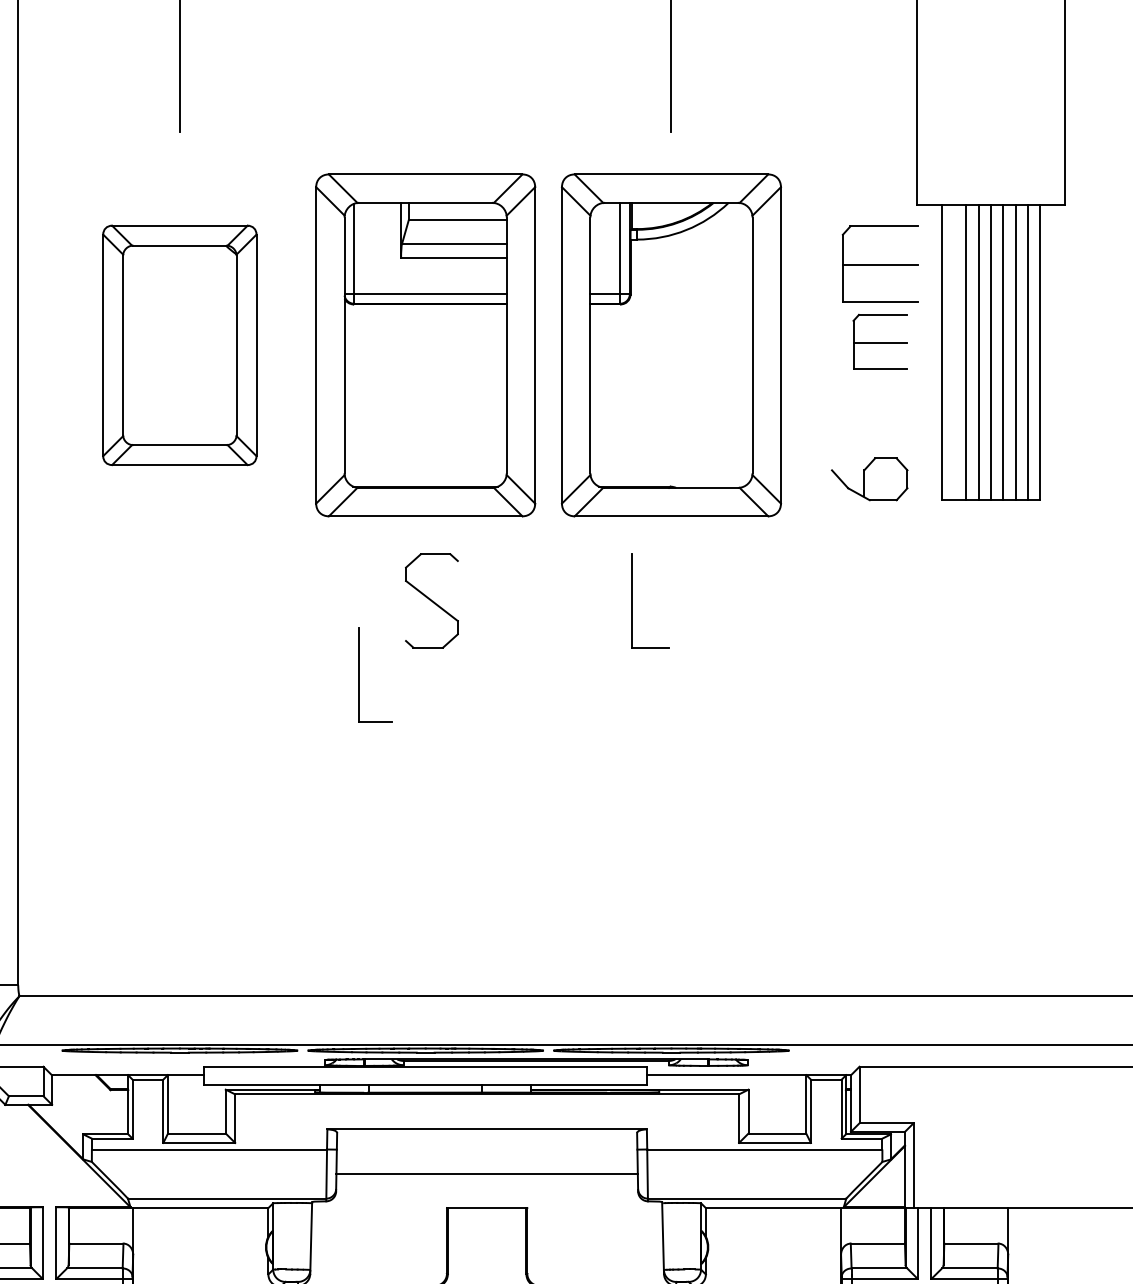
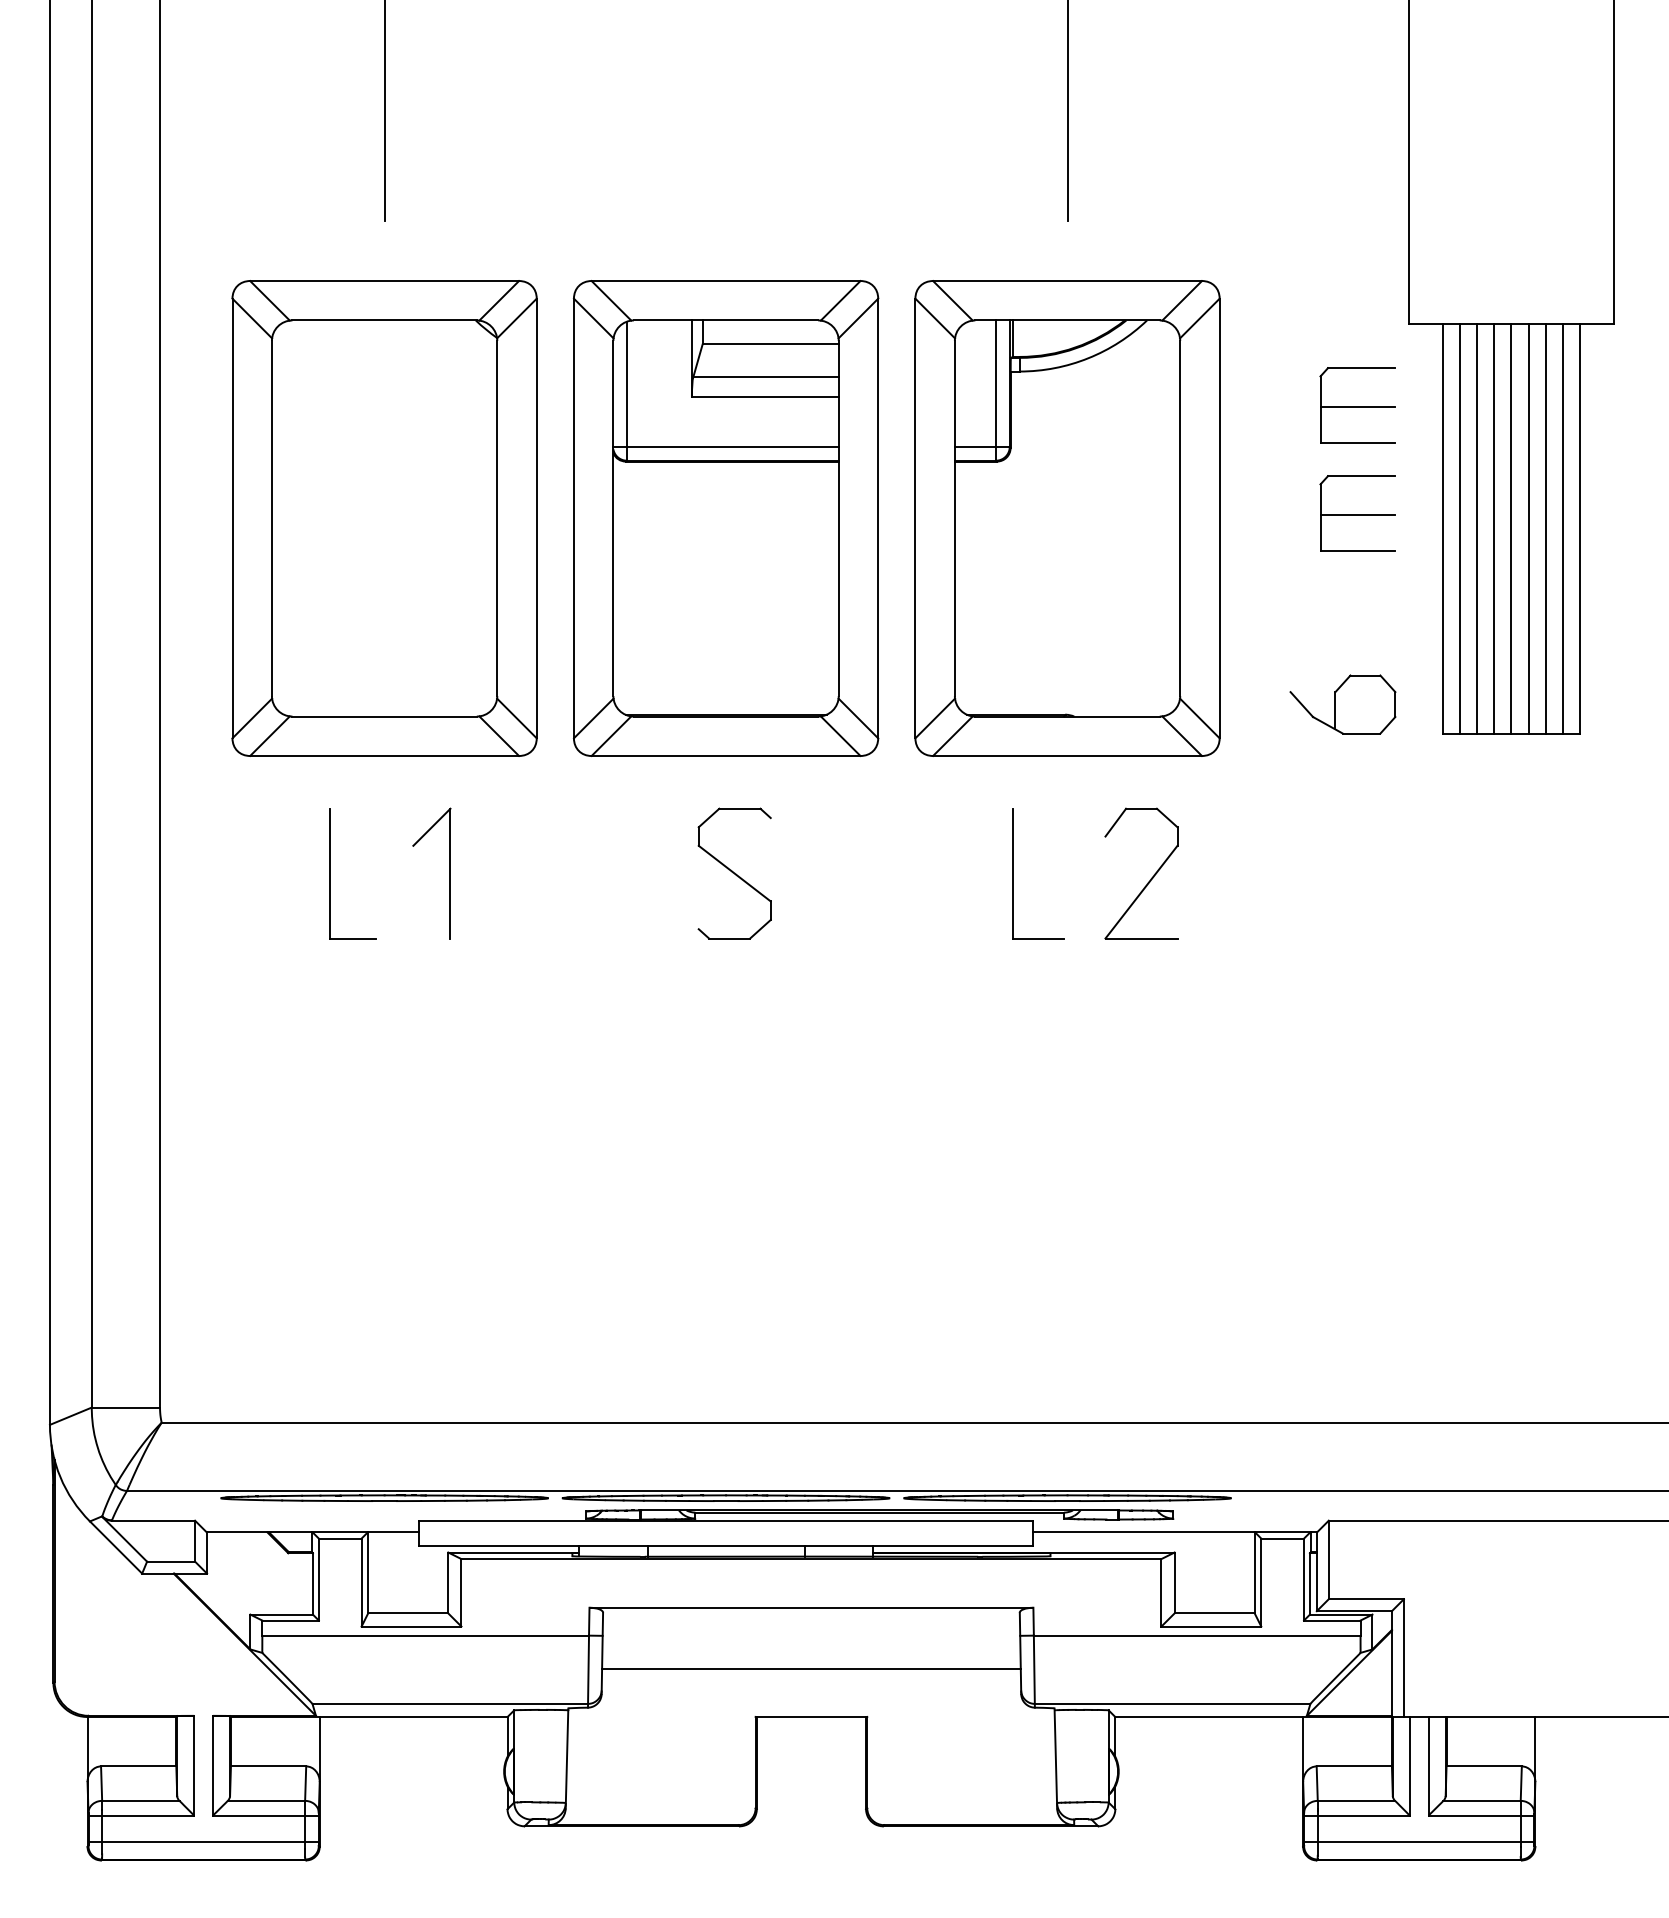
part: (880, 264) -> (1357, 405), size x0.71
part: (179, 345) -> (384, 518), size x1.43
line: (954, 352) -> (1460, 528), added
part: (226, 600) -> (449, 873), added
part: (731, 604) -> (1150, 878), added
part: (359, 675) -> (330, 873), moved

